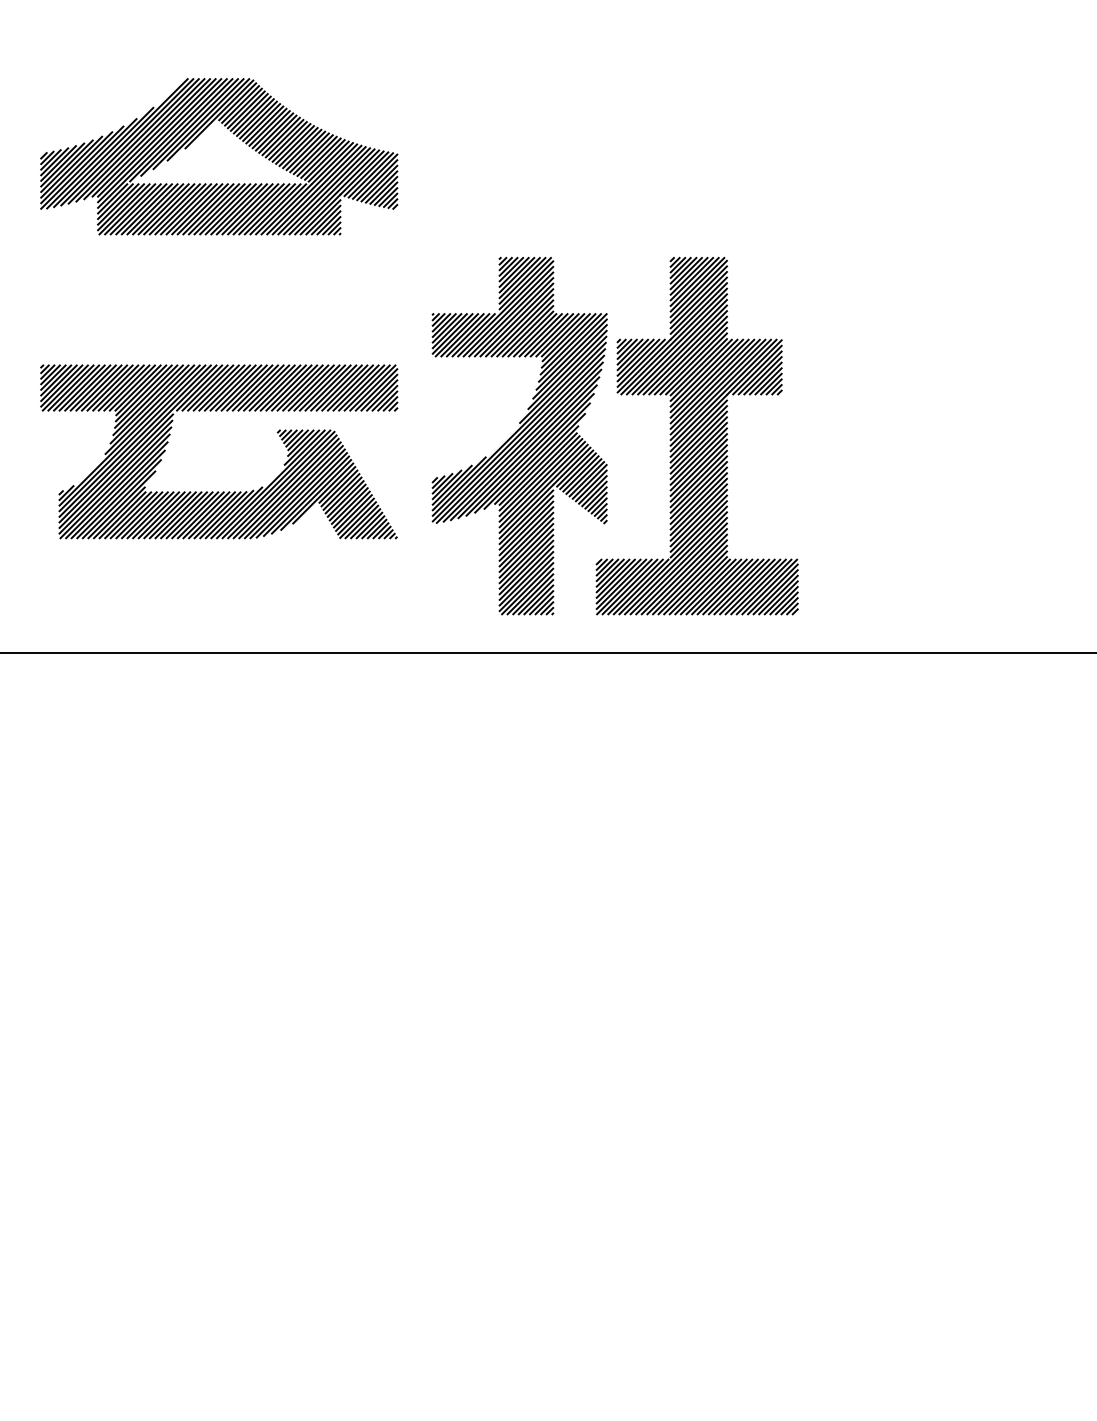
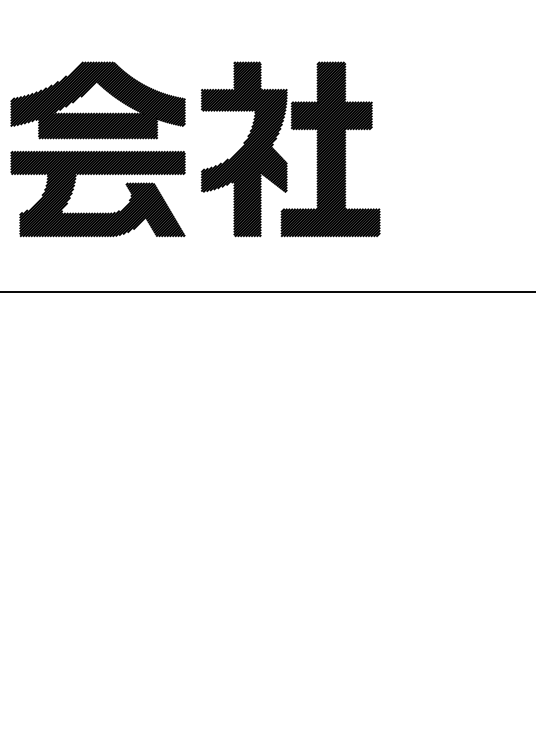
part: (218, 156) -> (97, 100), moved
part: (598, 452) -> (282, 157), moved

